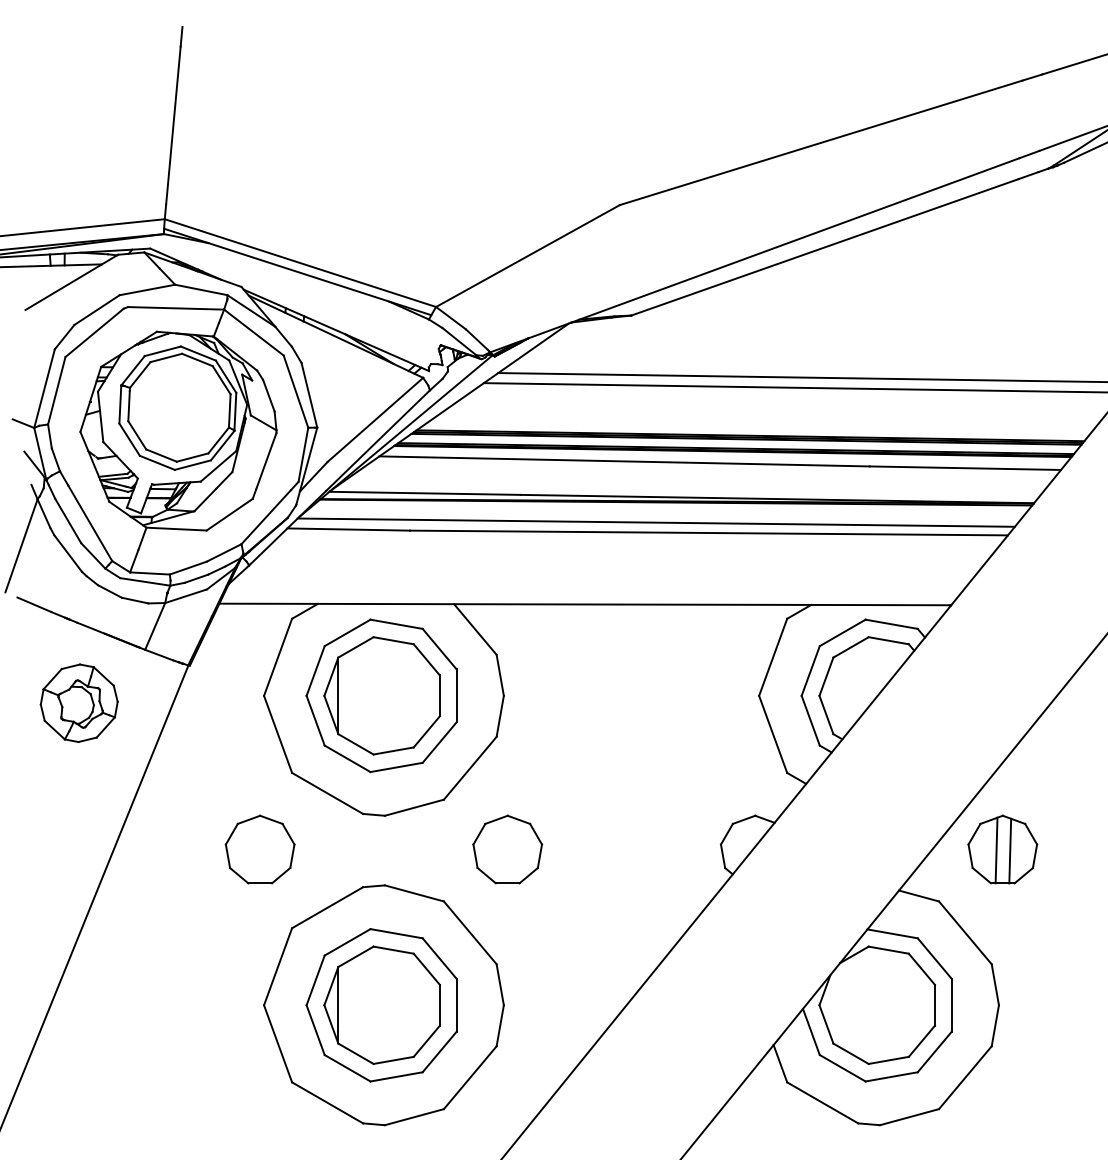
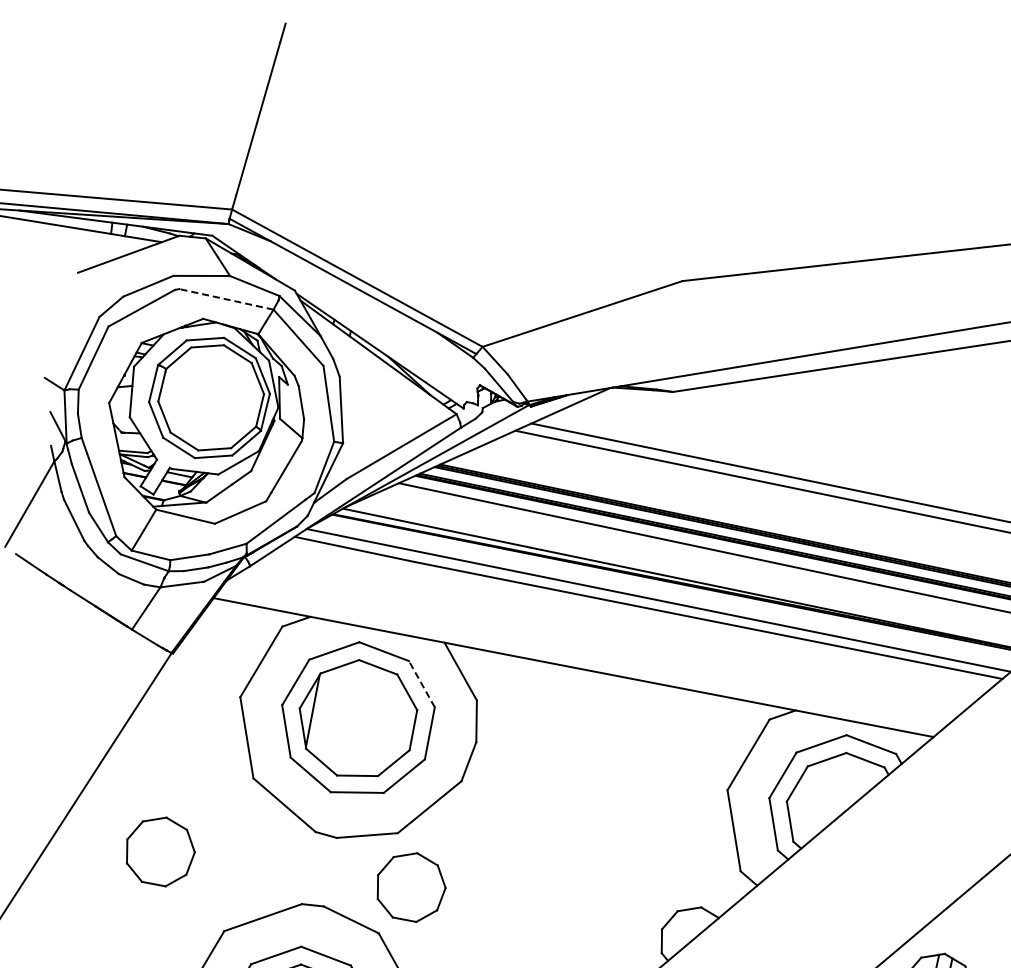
line: (175, 308) -> (225, 299), solid -> dashed
line: (439, 648) -> (421, 683), solid -> dashed
part: (78, 702) -> (56, 668), removed
part: (259, 849) -> (159, 850), moved
part: (507, 849) -> (410, 886), moved

